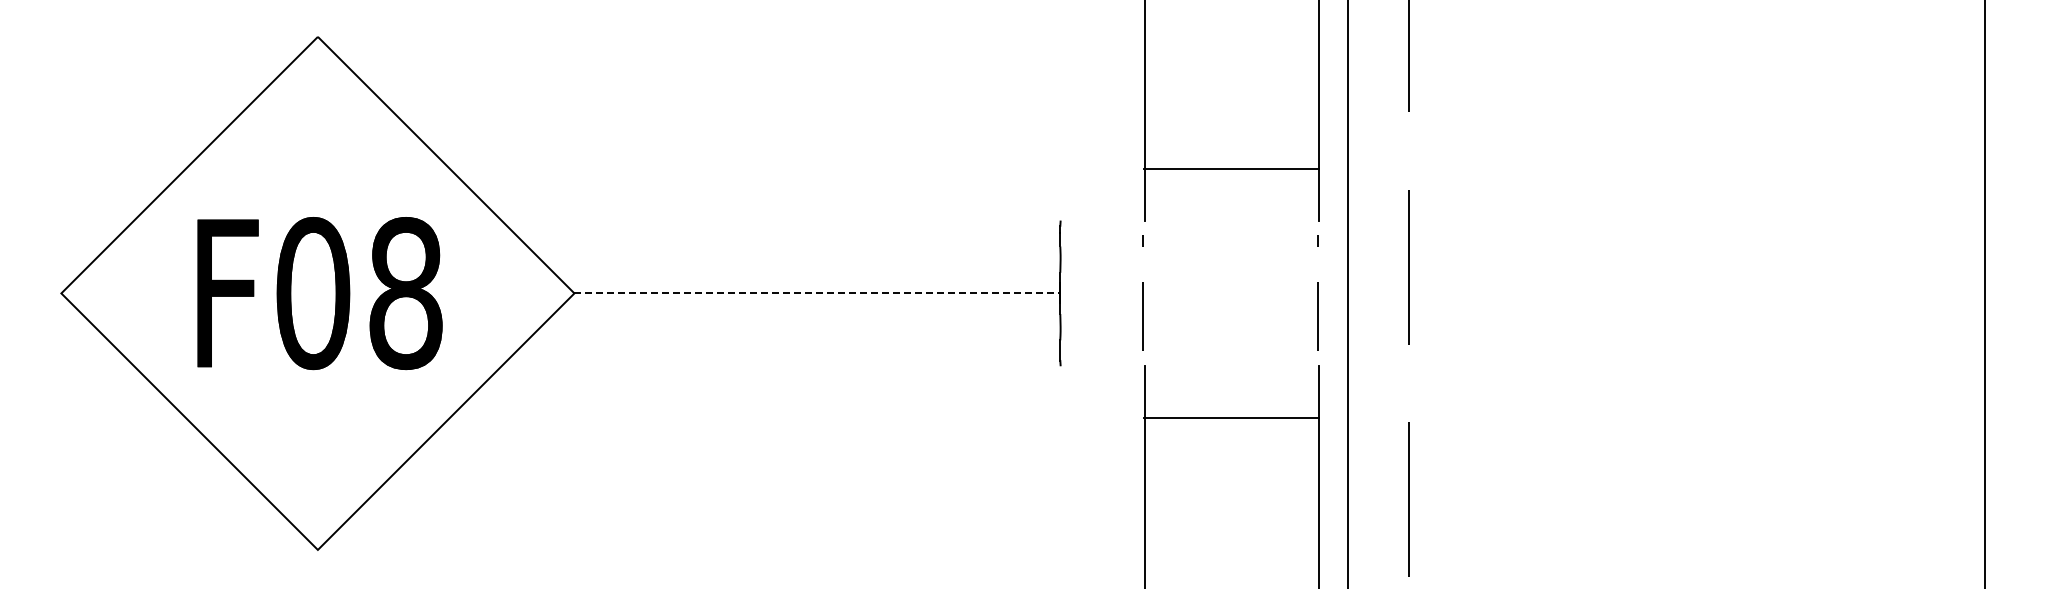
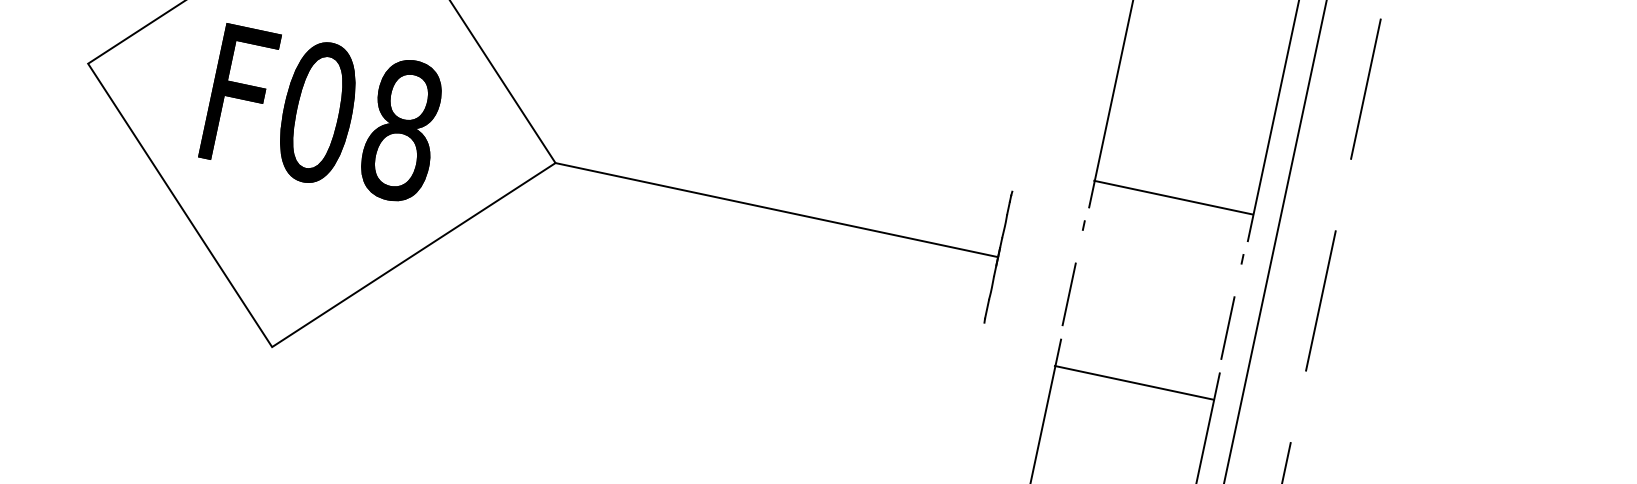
line: (1231, 168) -> (1173, 197), moved
line: (817, 293) -> (776, 210), dashed -> solid
line: (1231, 418) -> (1134, 383), moved

